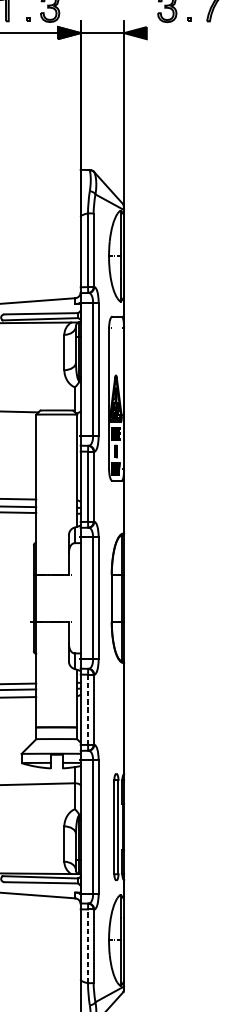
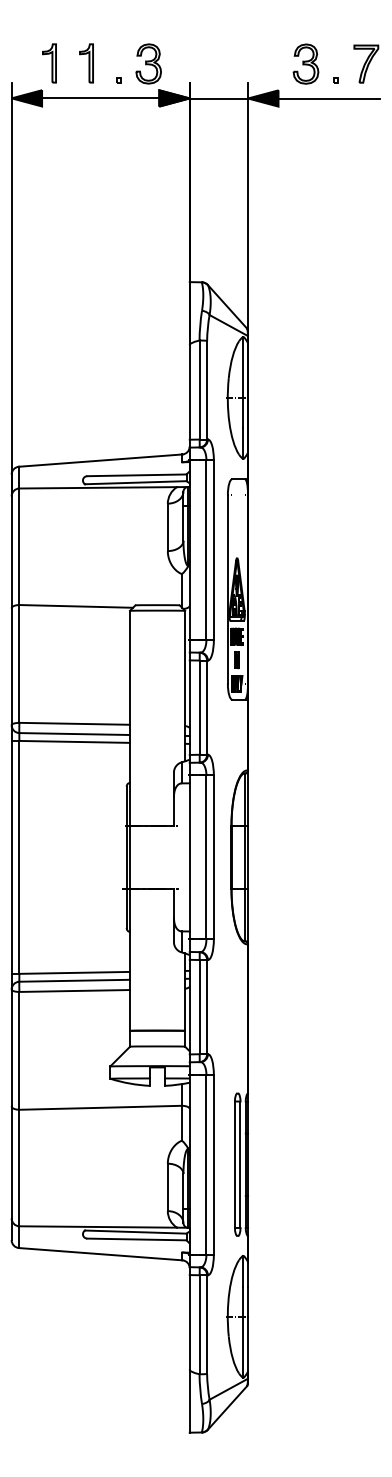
line: (184, 33) -> (329, 98), added
line: (87, 710) -> (199, 1007), dashed -> solid
line: (87, 946) -> (199, 1324), dashed -> solid

